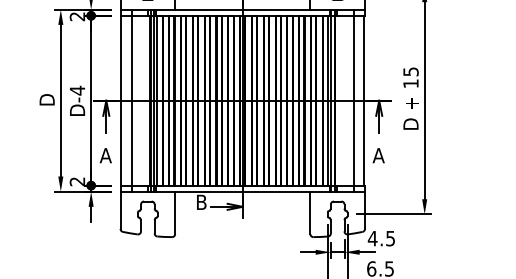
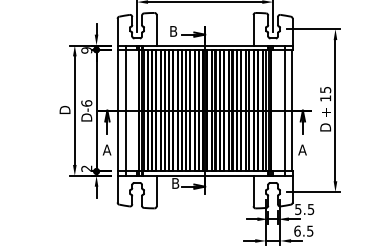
text: (77, 16) -> (86, 50), 2 -> 9
text: (77, 90) -> (86, 103), D-4 -> D-6
text: (371, 238) -> (297, 209), 4.5 -> 5.5

